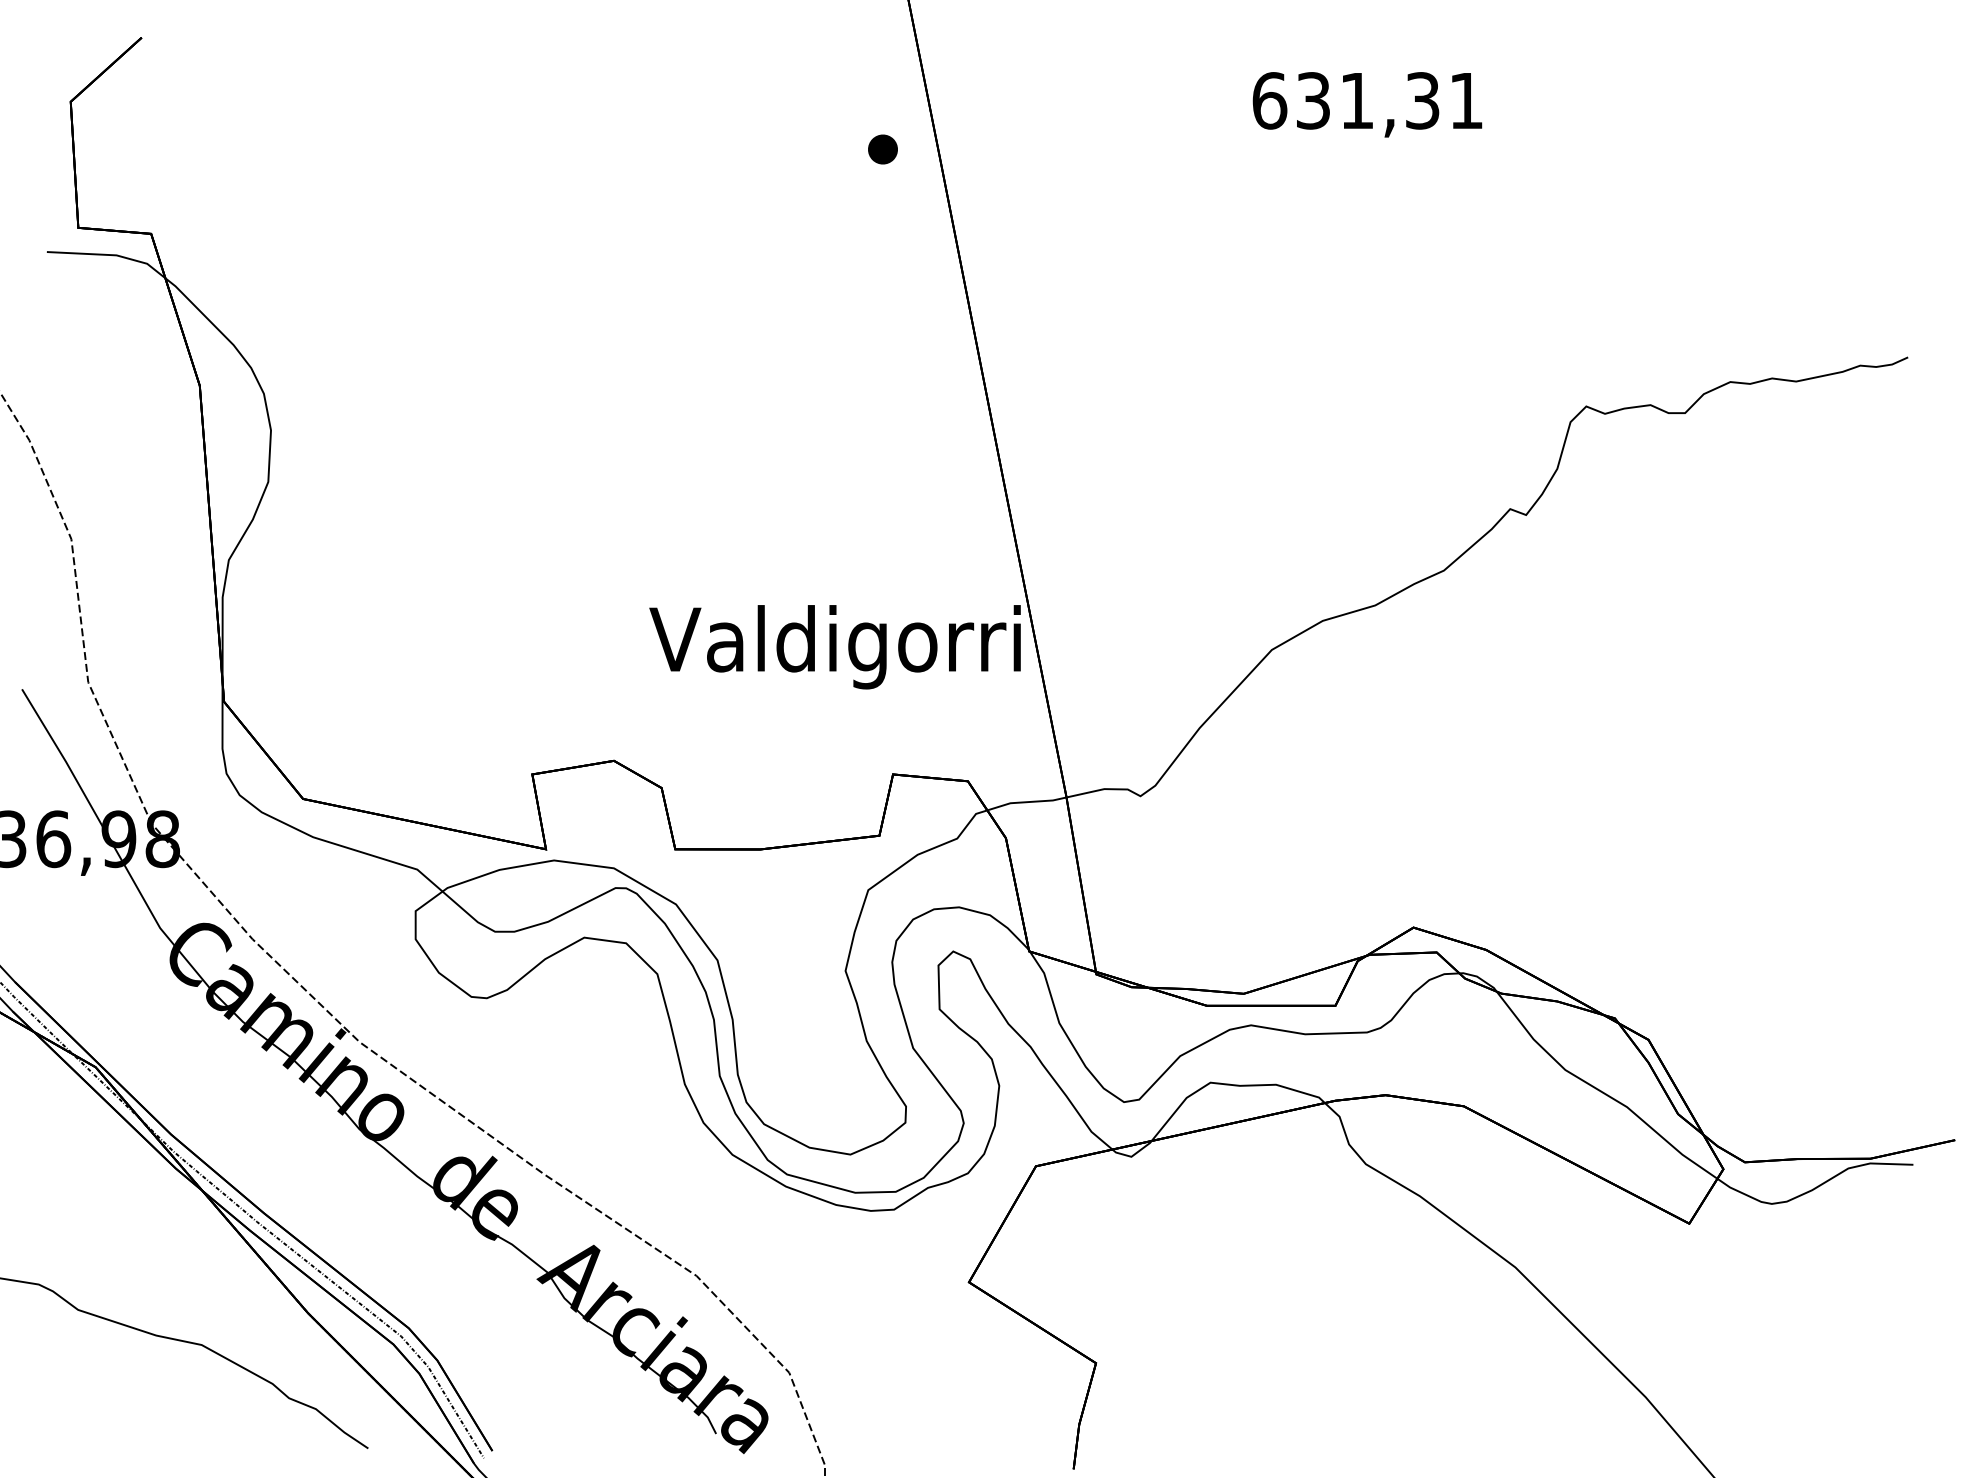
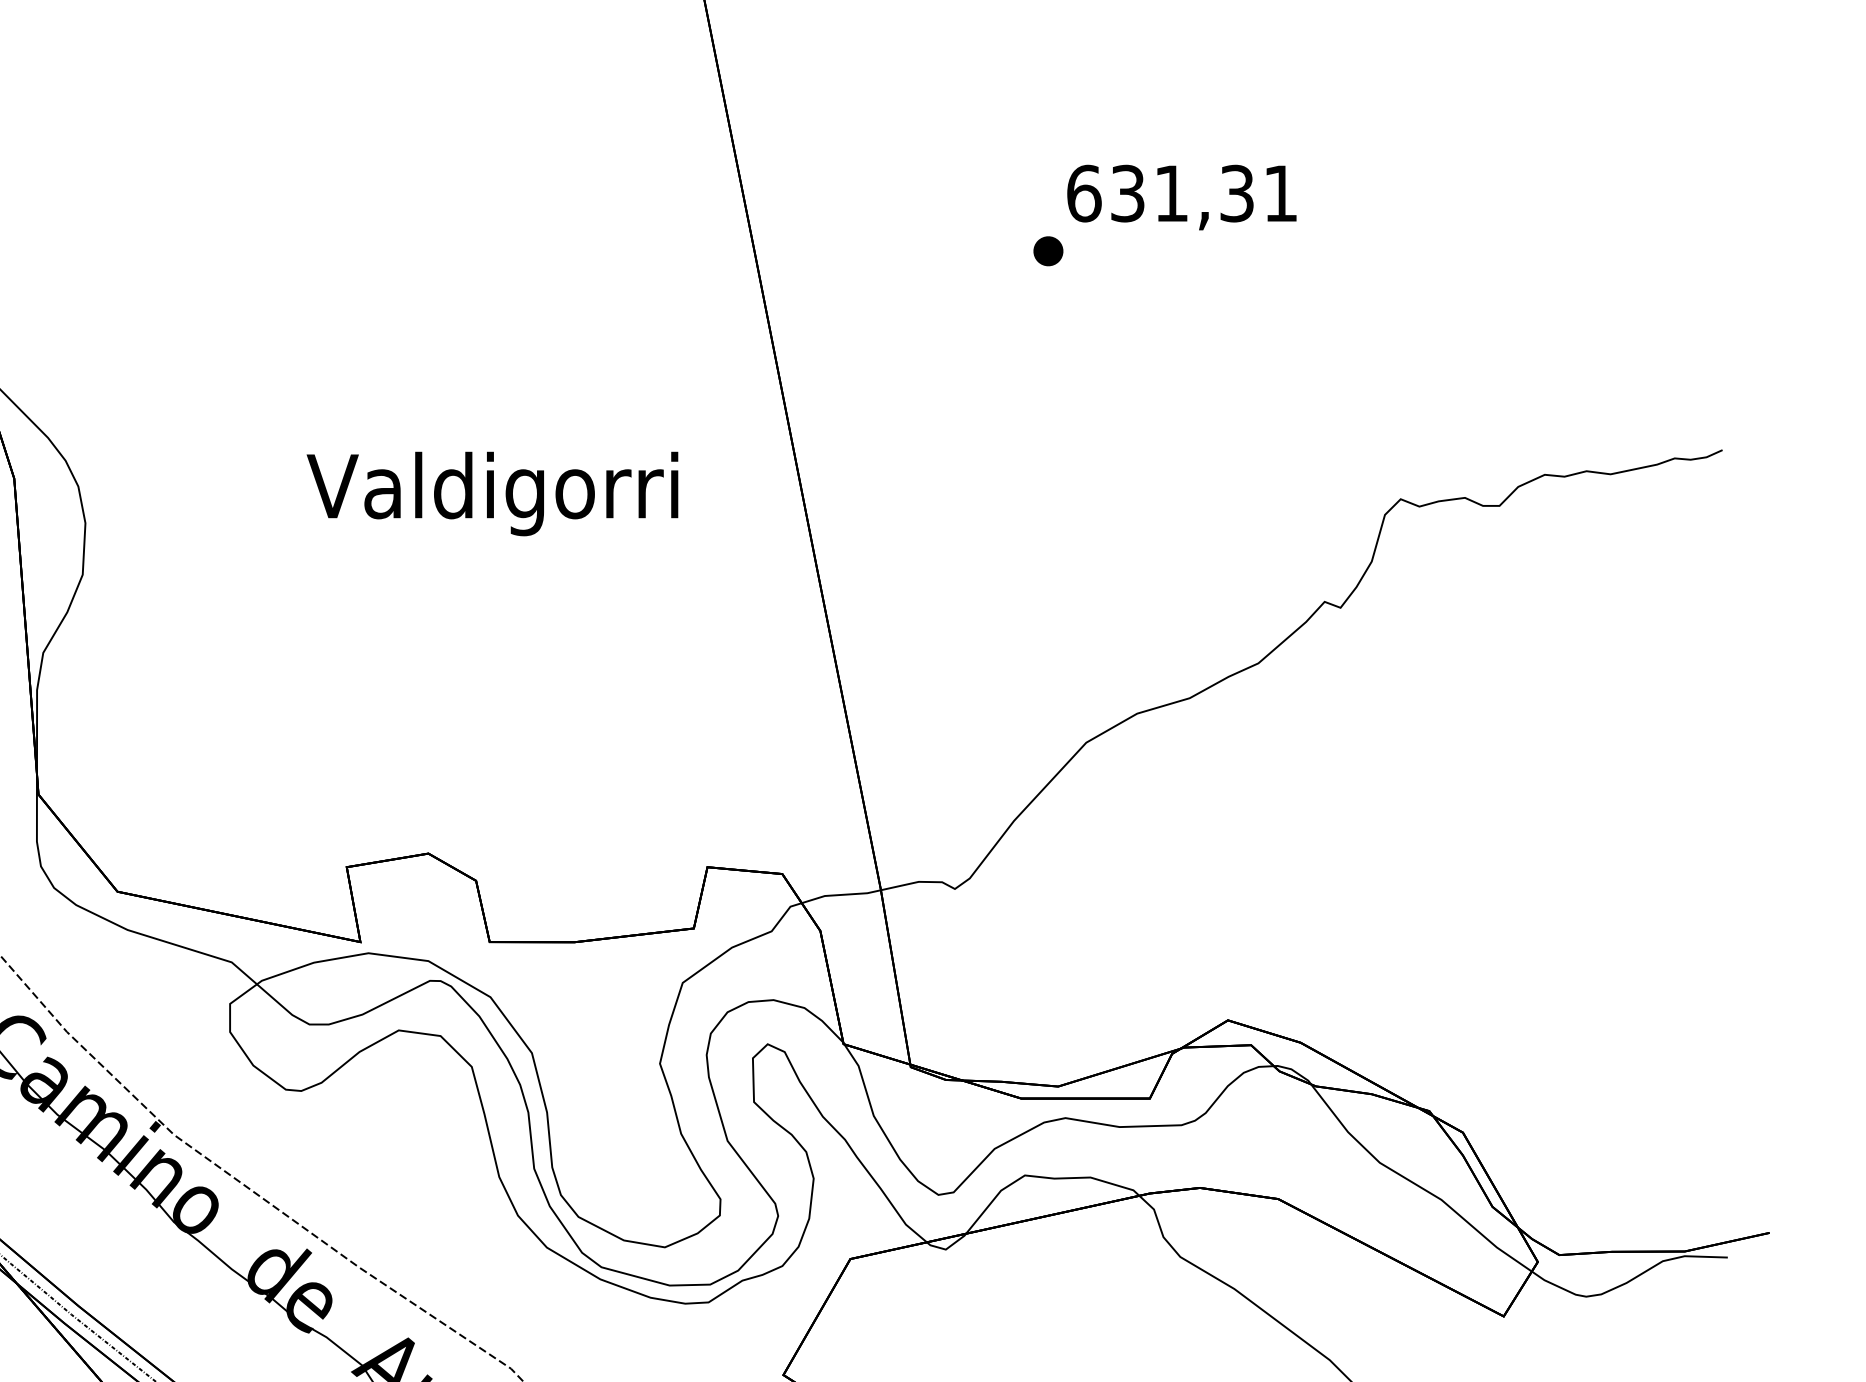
part: (882, 149) -> (1047, 251), moved
text: (834, 647) -> (491, 494), moved

